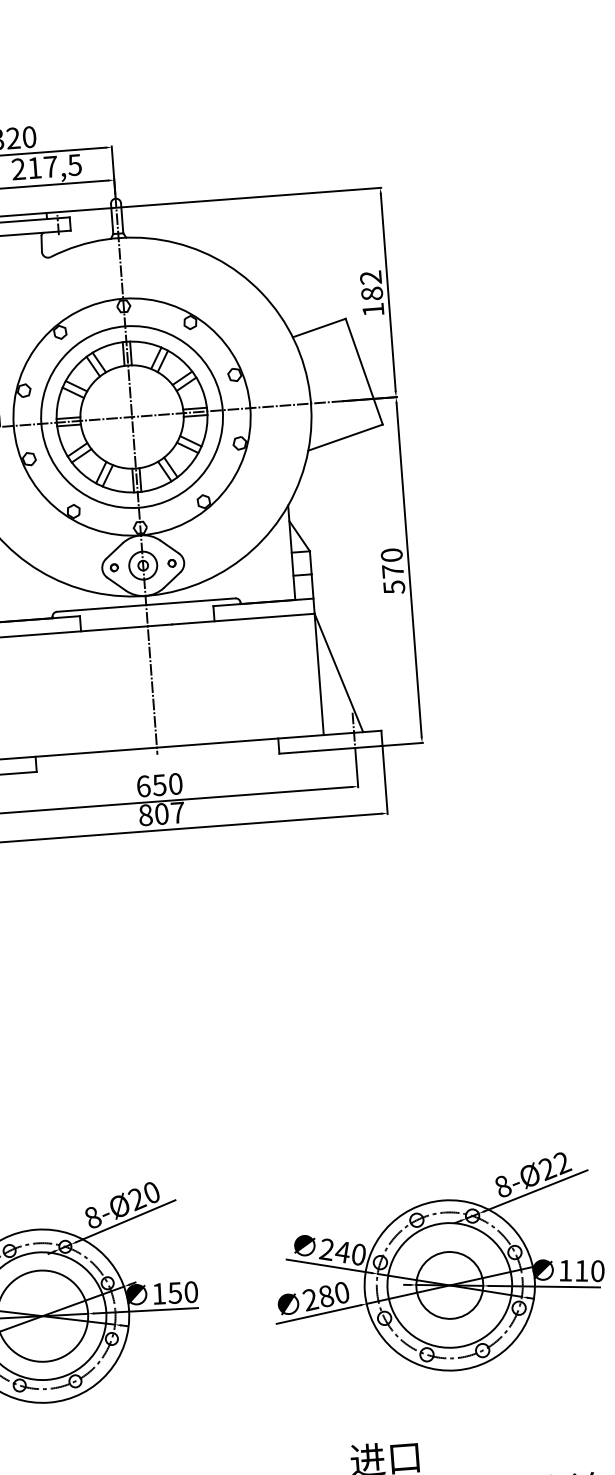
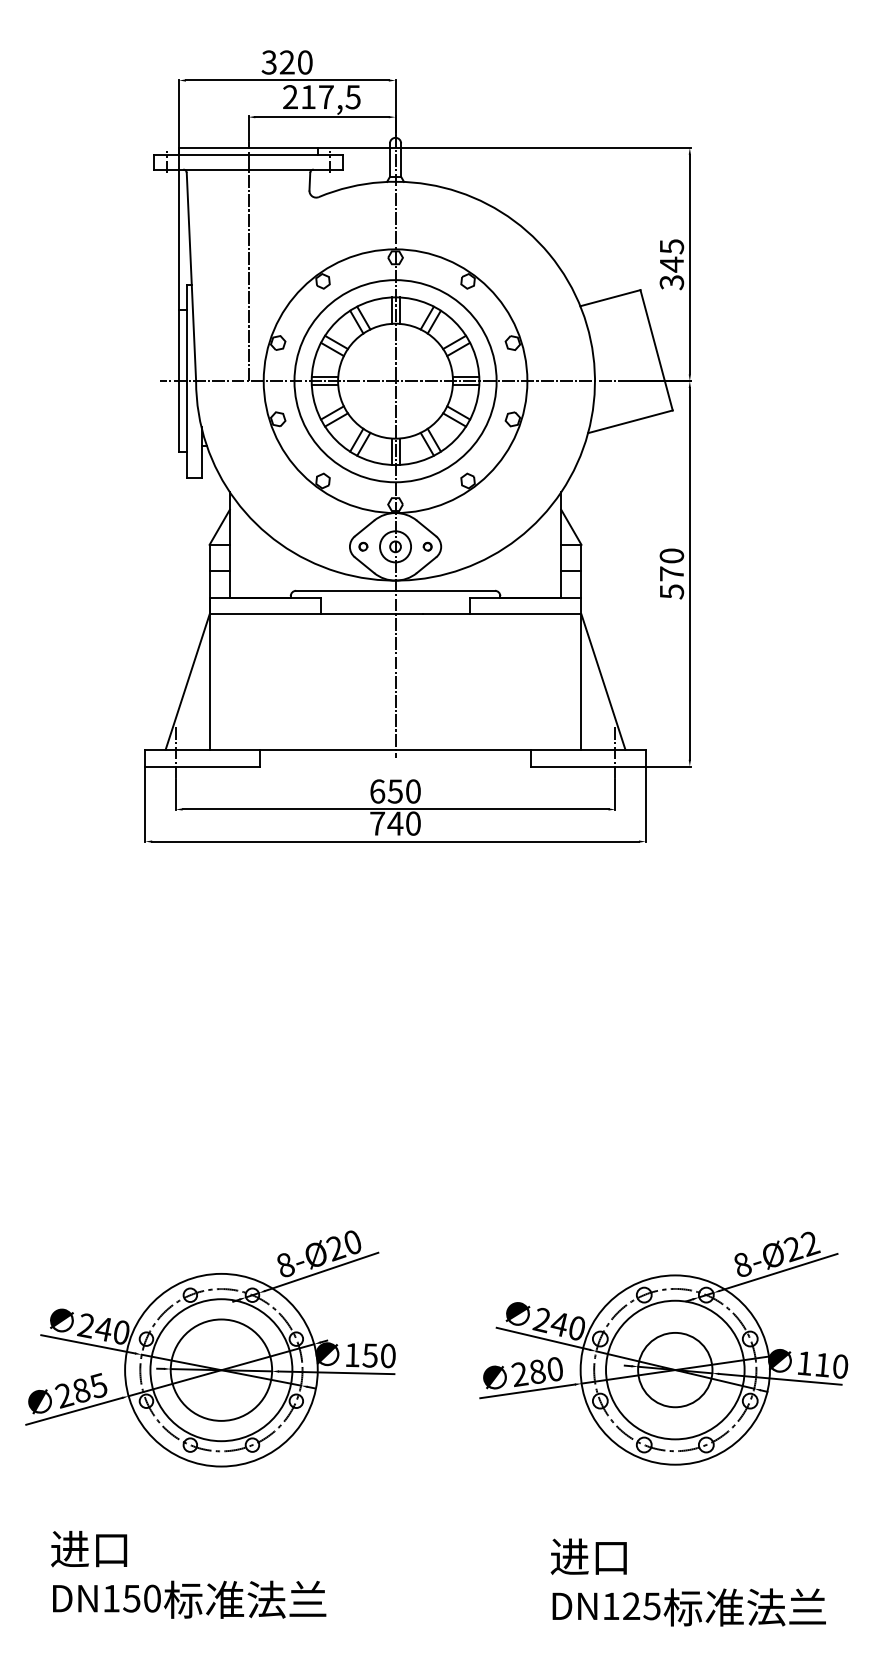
text: (371, 293) -> (671, 264), 182 -> 345
text: (161, 813) -> (395, 823), 807 -> 740

